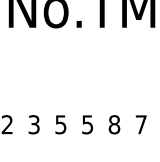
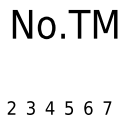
text: (60, 123) -> (49, 107), 5 -> 4
text: (114, 123) -> (88, 107), 8 -> 6

